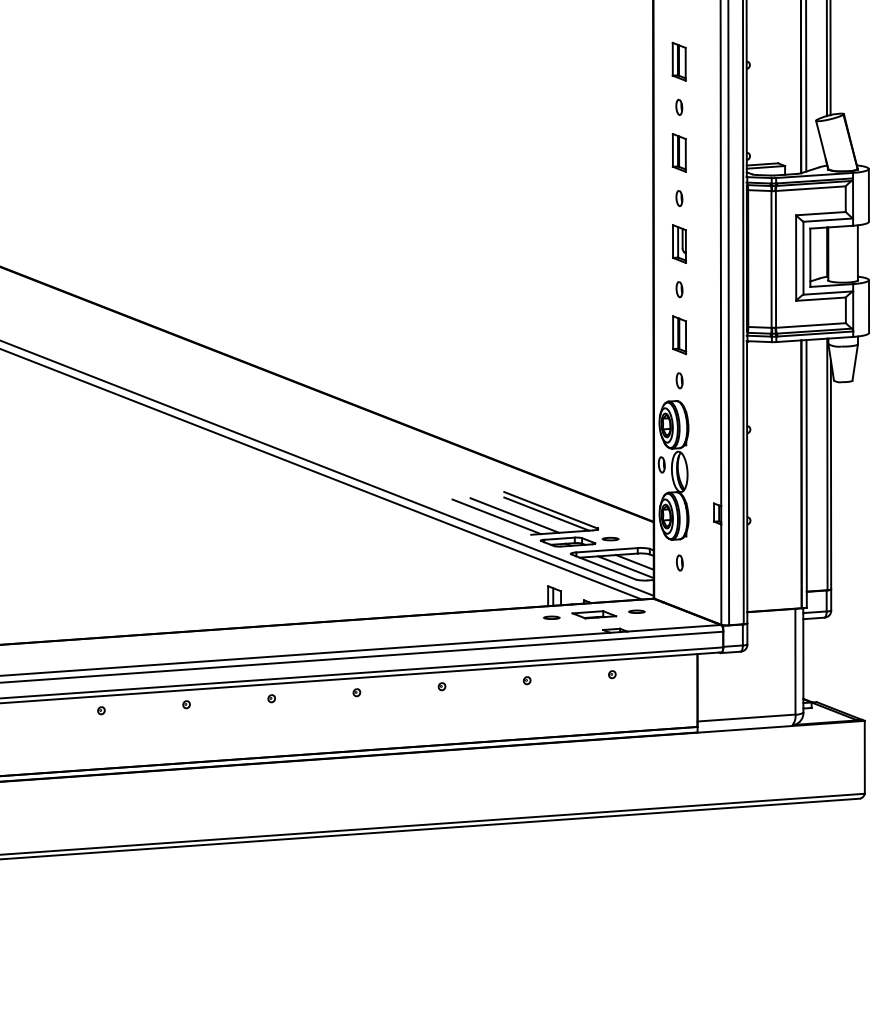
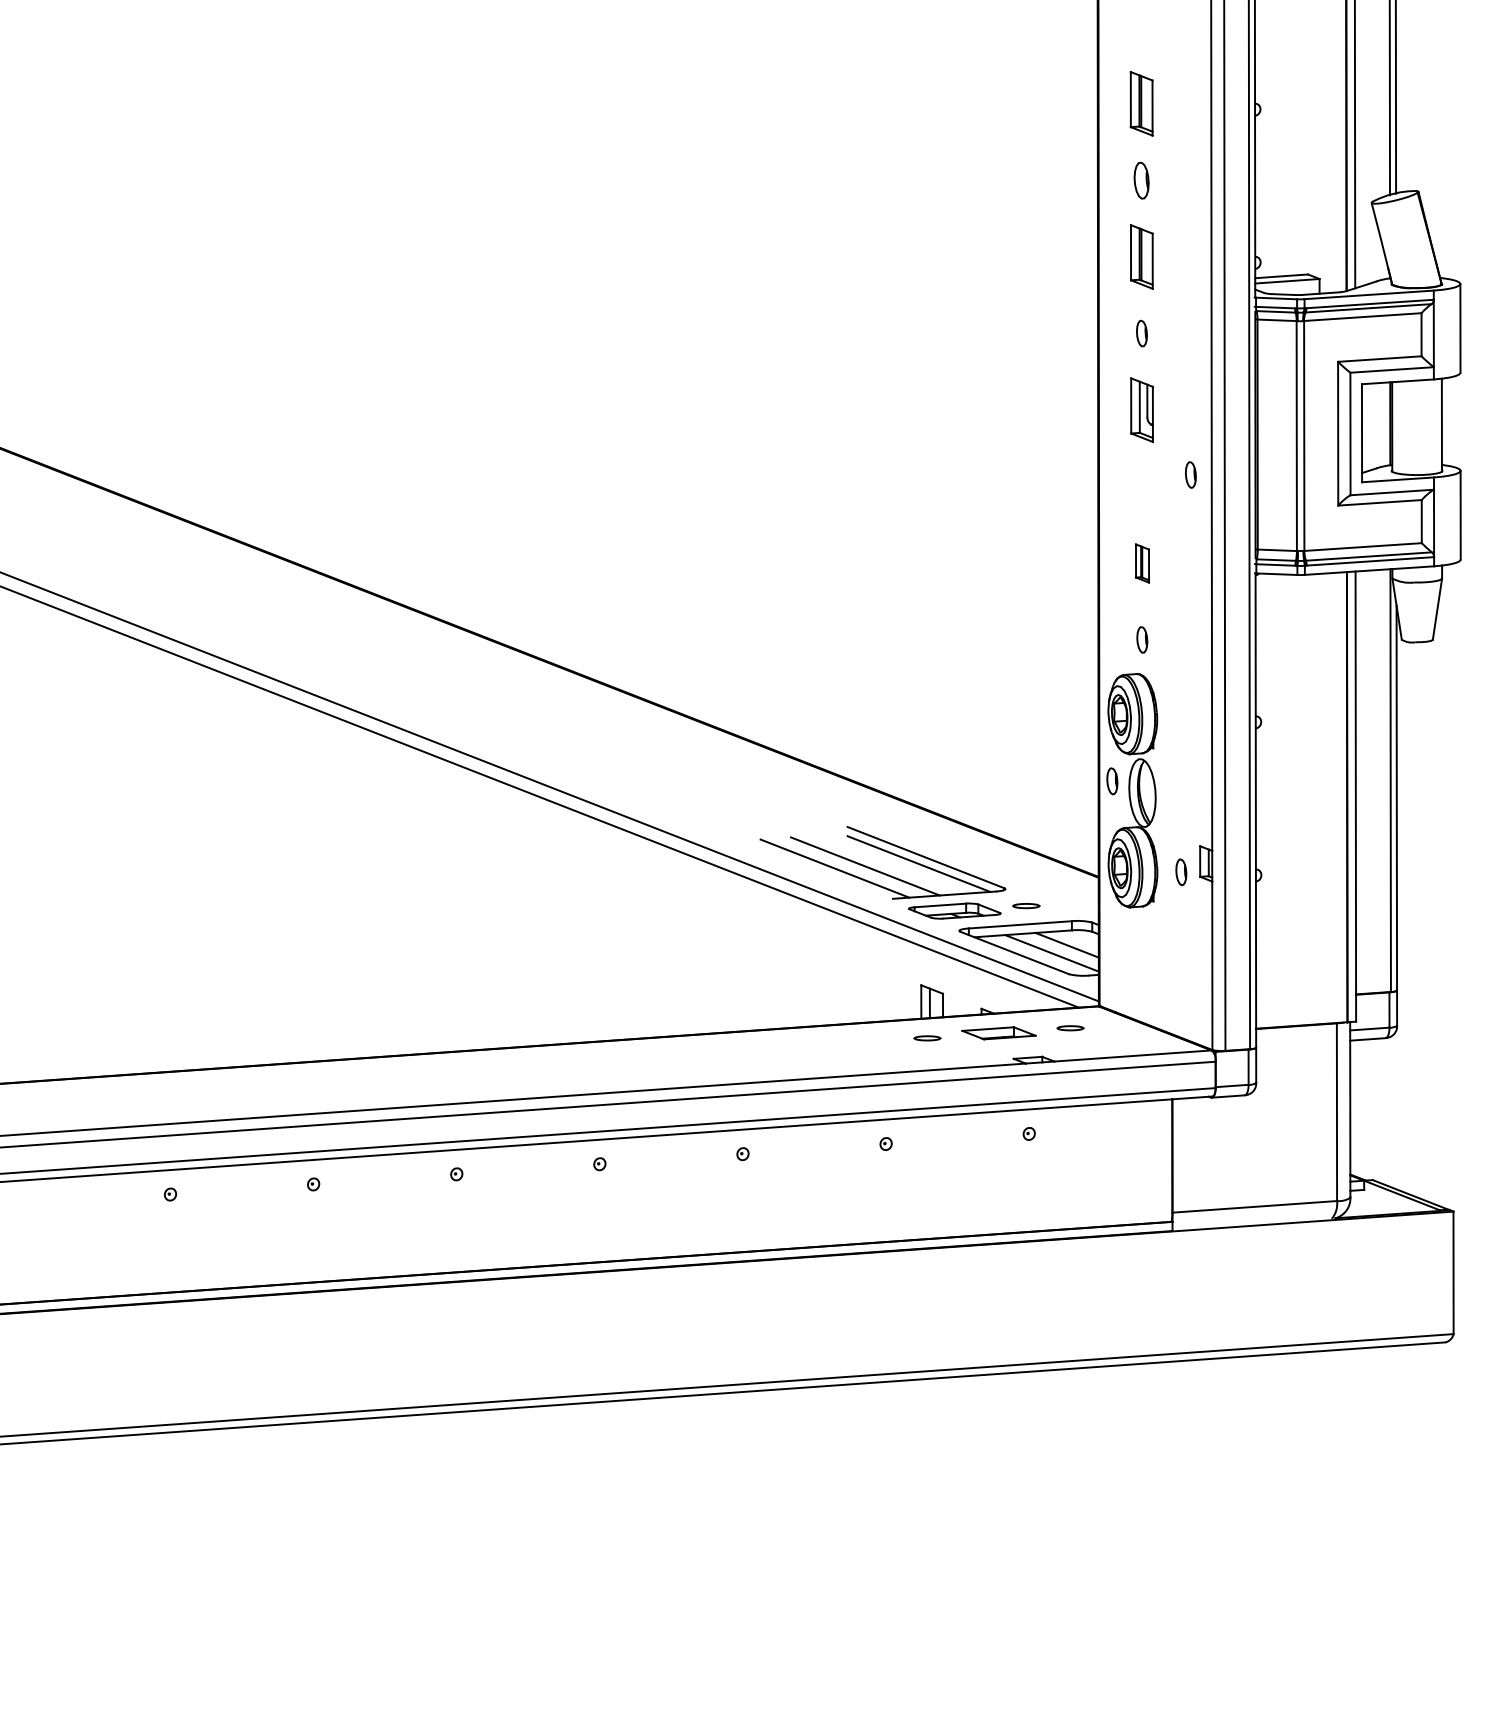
part: (679, 106) -> (1142, 178), size x1.4
part: (679, 289) -> (1190, 474), moved
part: (679, 335) -> (1142, 563), size x0.6
part: (679, 562) -> (1180, 871), moved

